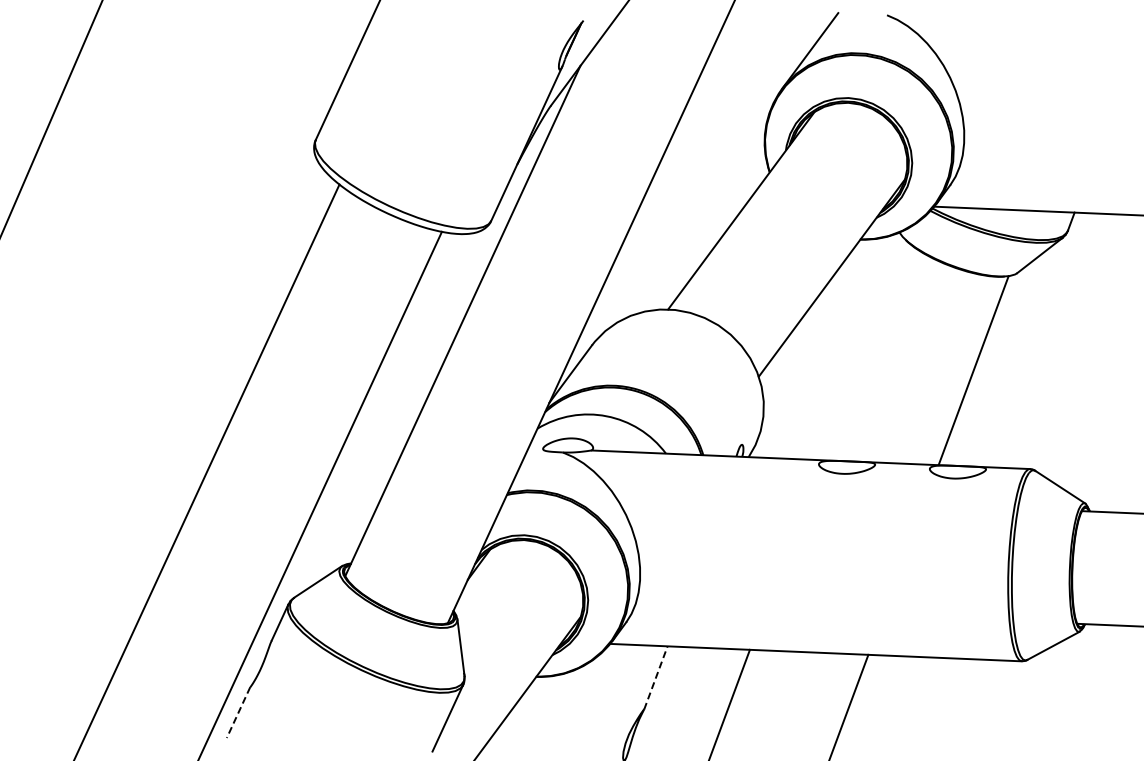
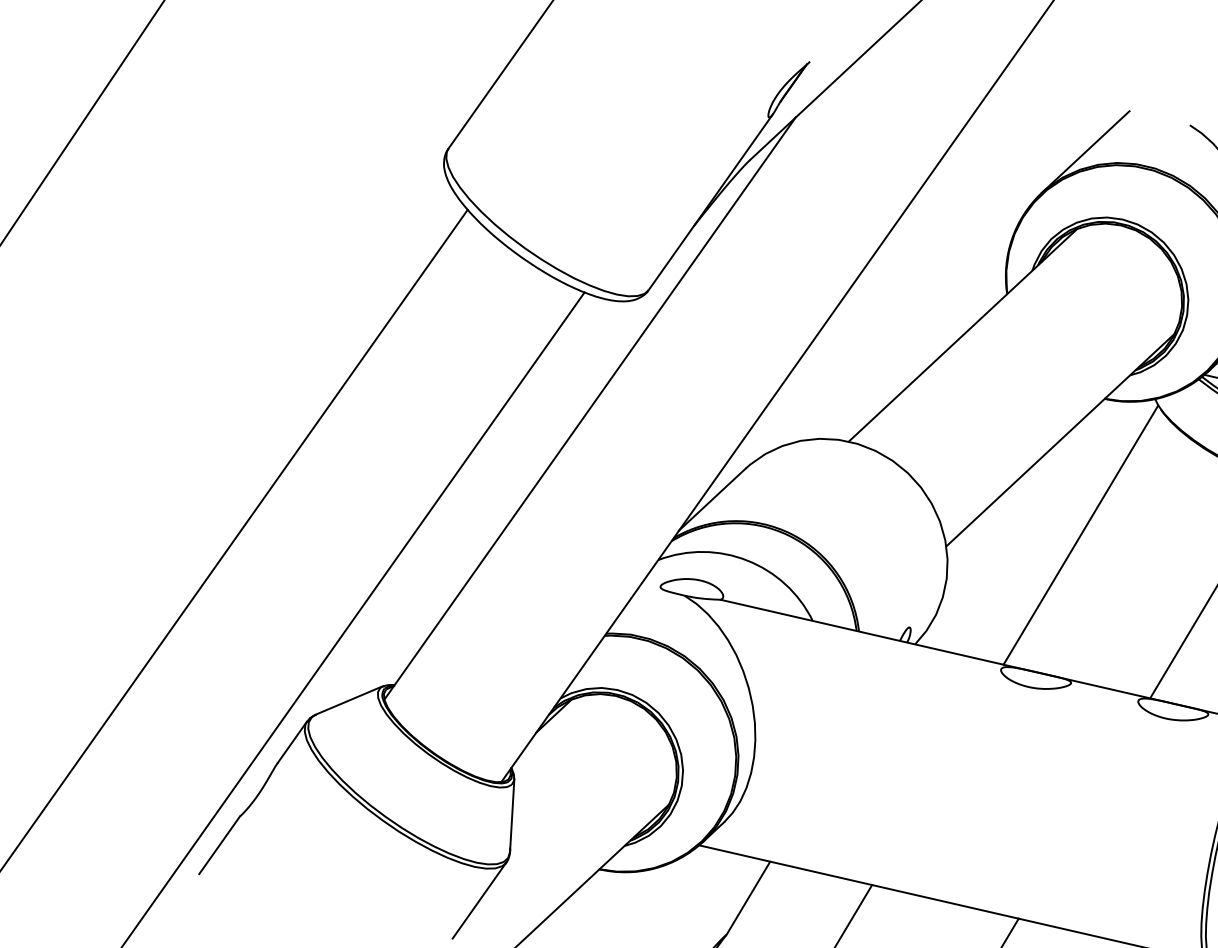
line: (861, 348) -> (1080, 534), added
line: (655, 677) -> (747, 897), dashed -> solid
line: (238, 712) -> (219, 844), dashed -> solid

